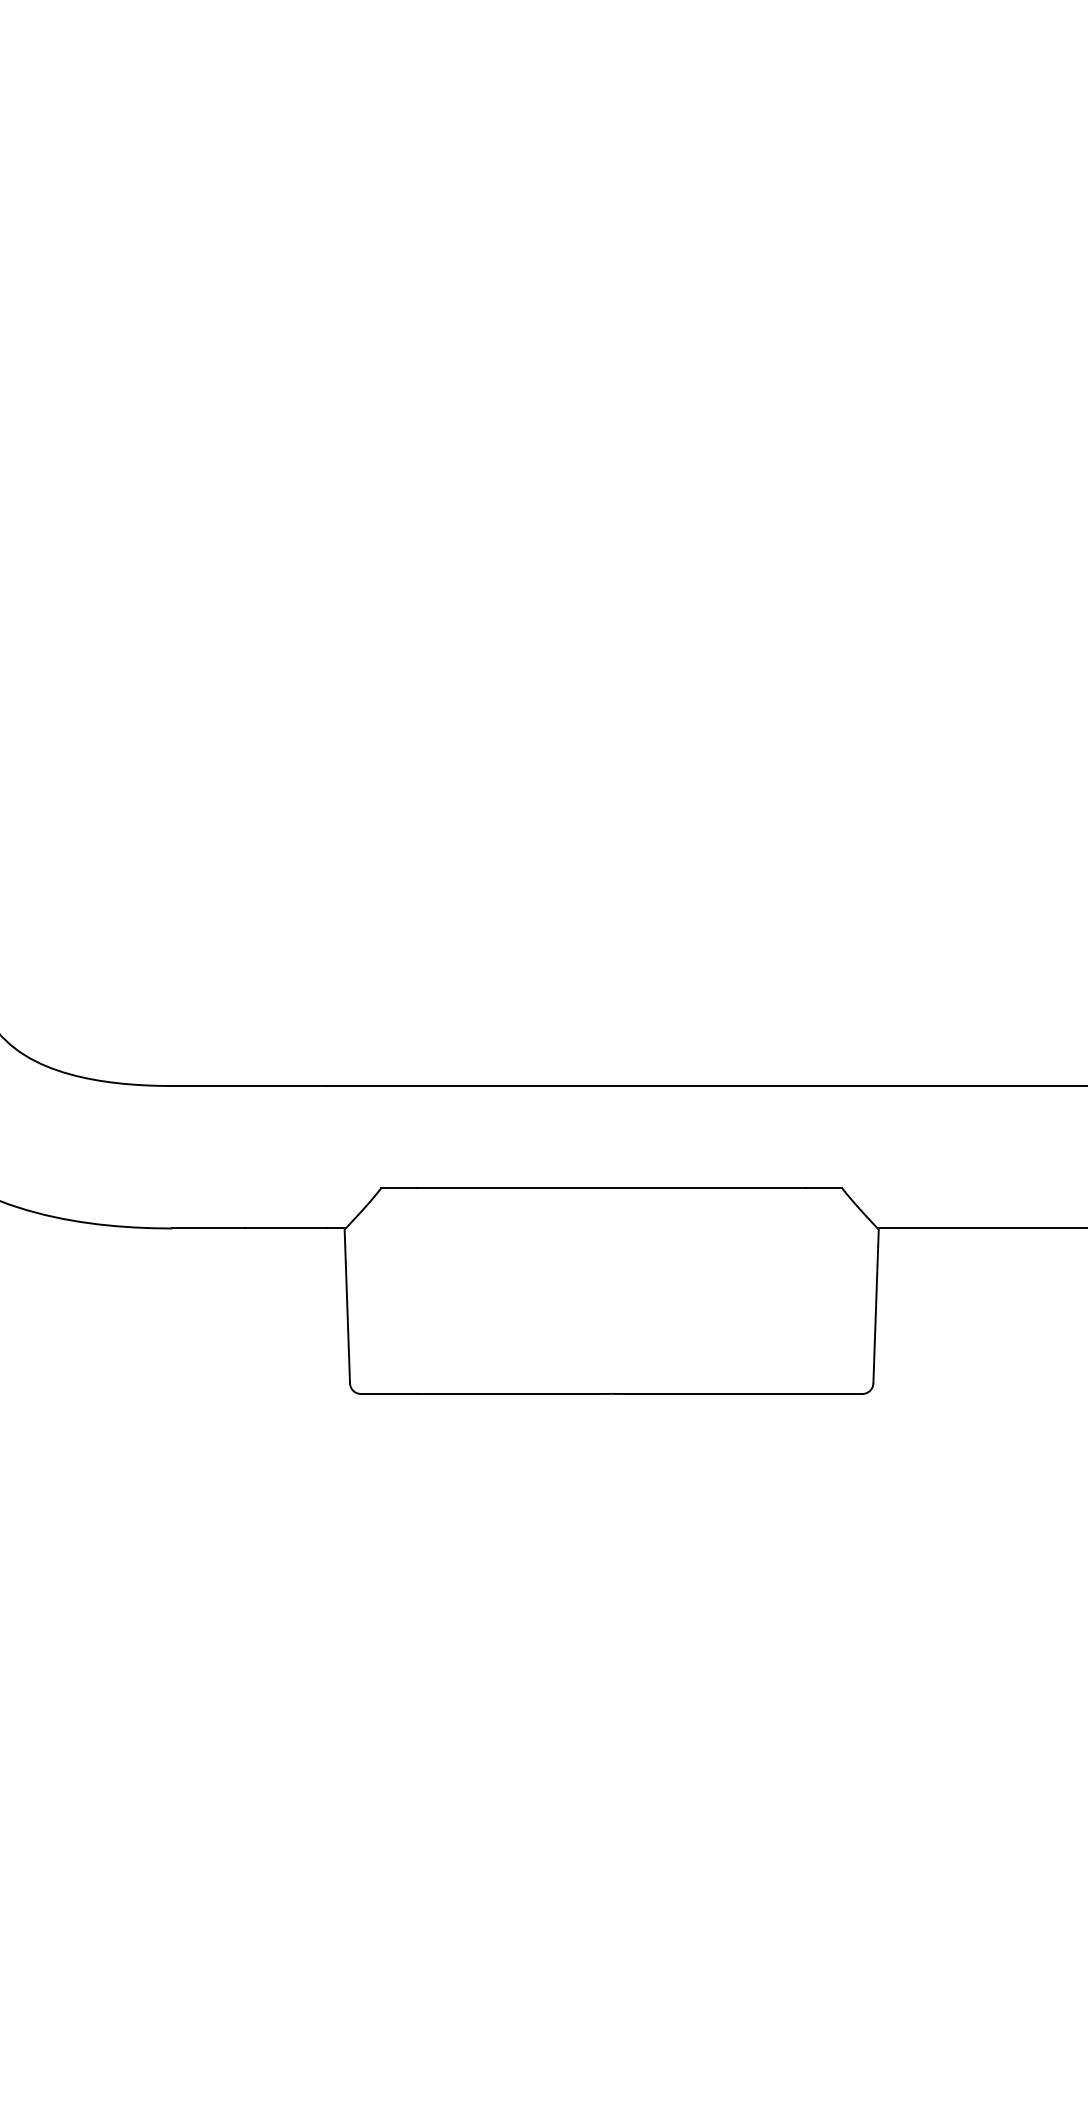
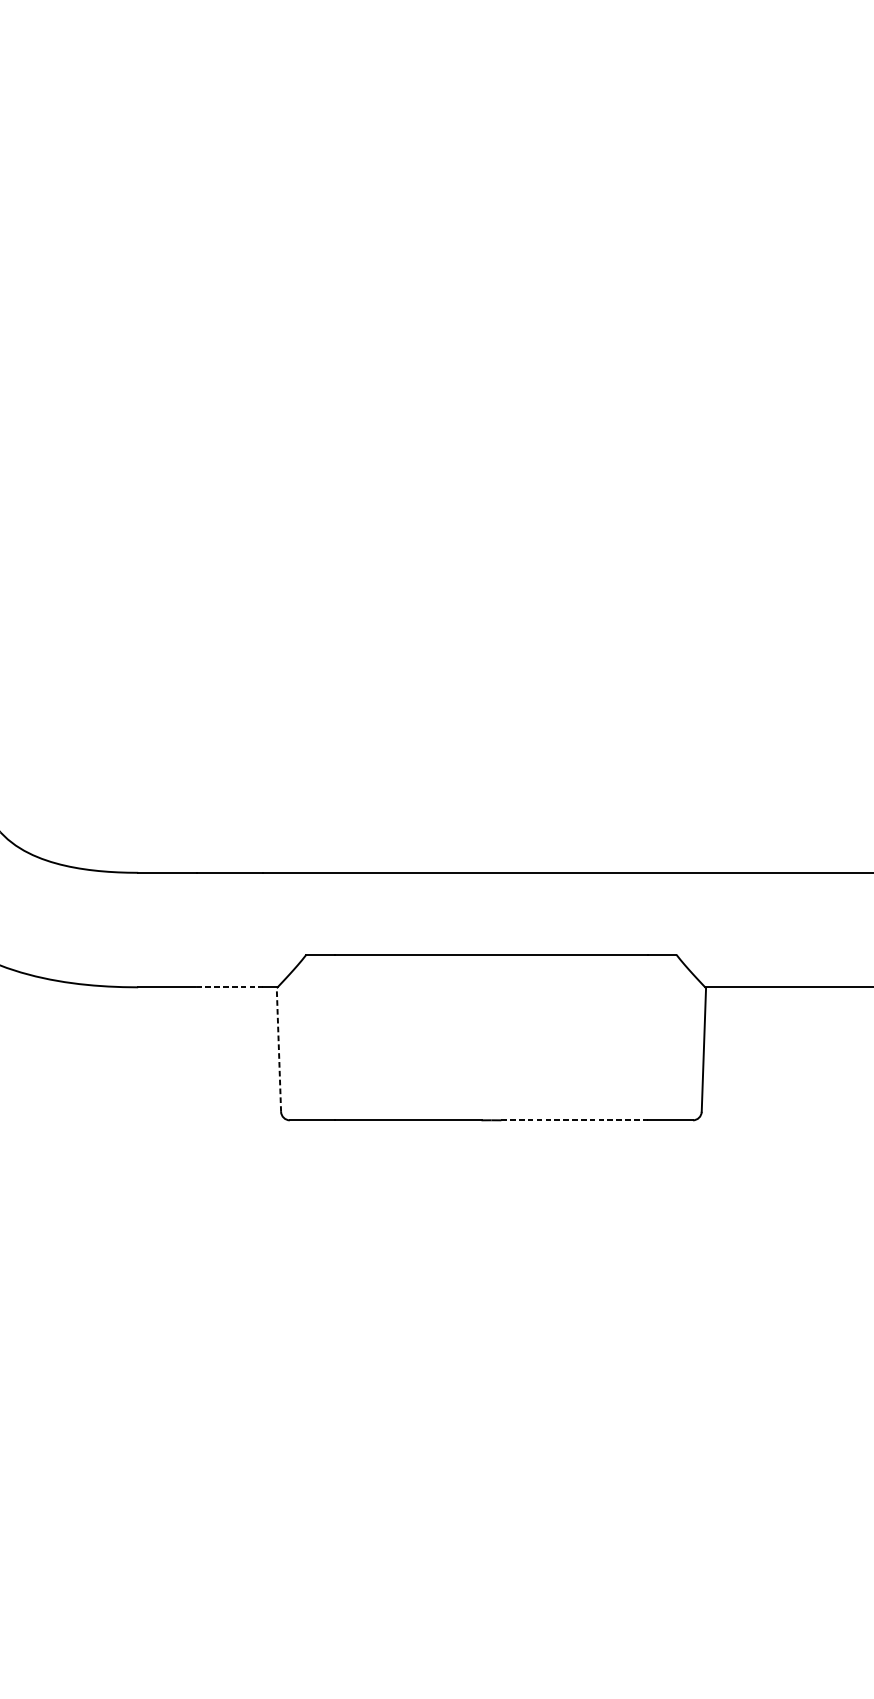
line: (286, 1228) -> (230, 987), solid -> dashed
line: (347, 1306) -> (279, 1050), solid -> dashed
line: (715, 1393) -> (574, 1119), solid -> dashed

